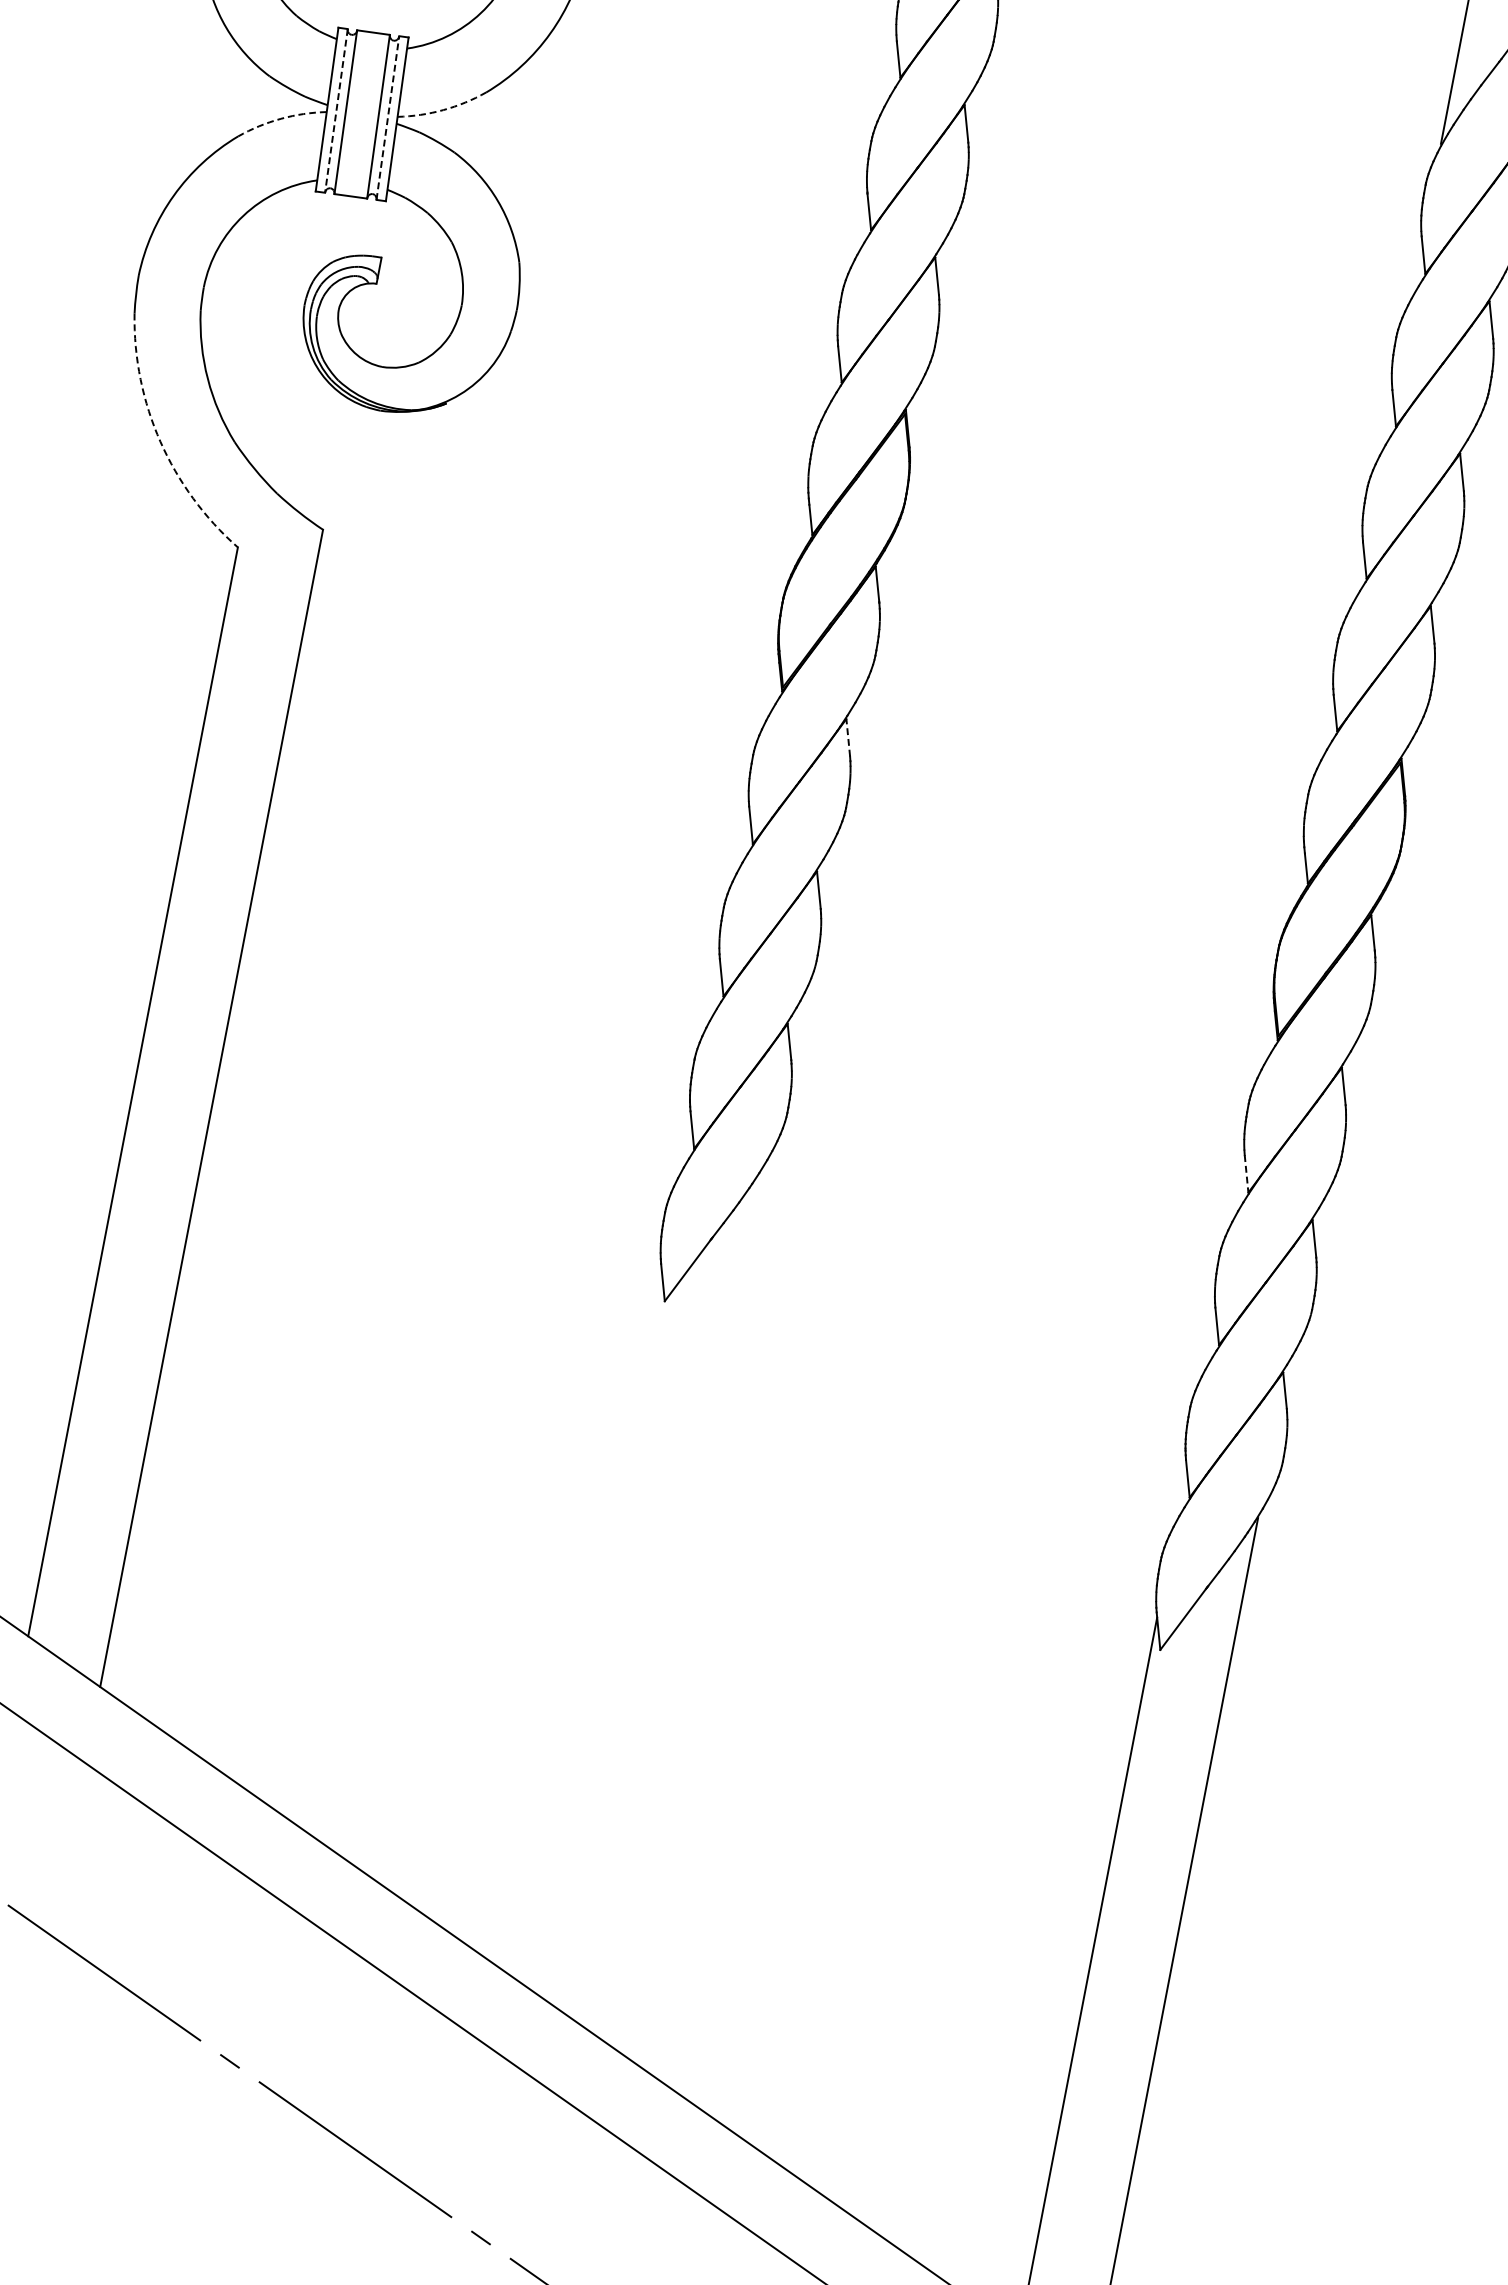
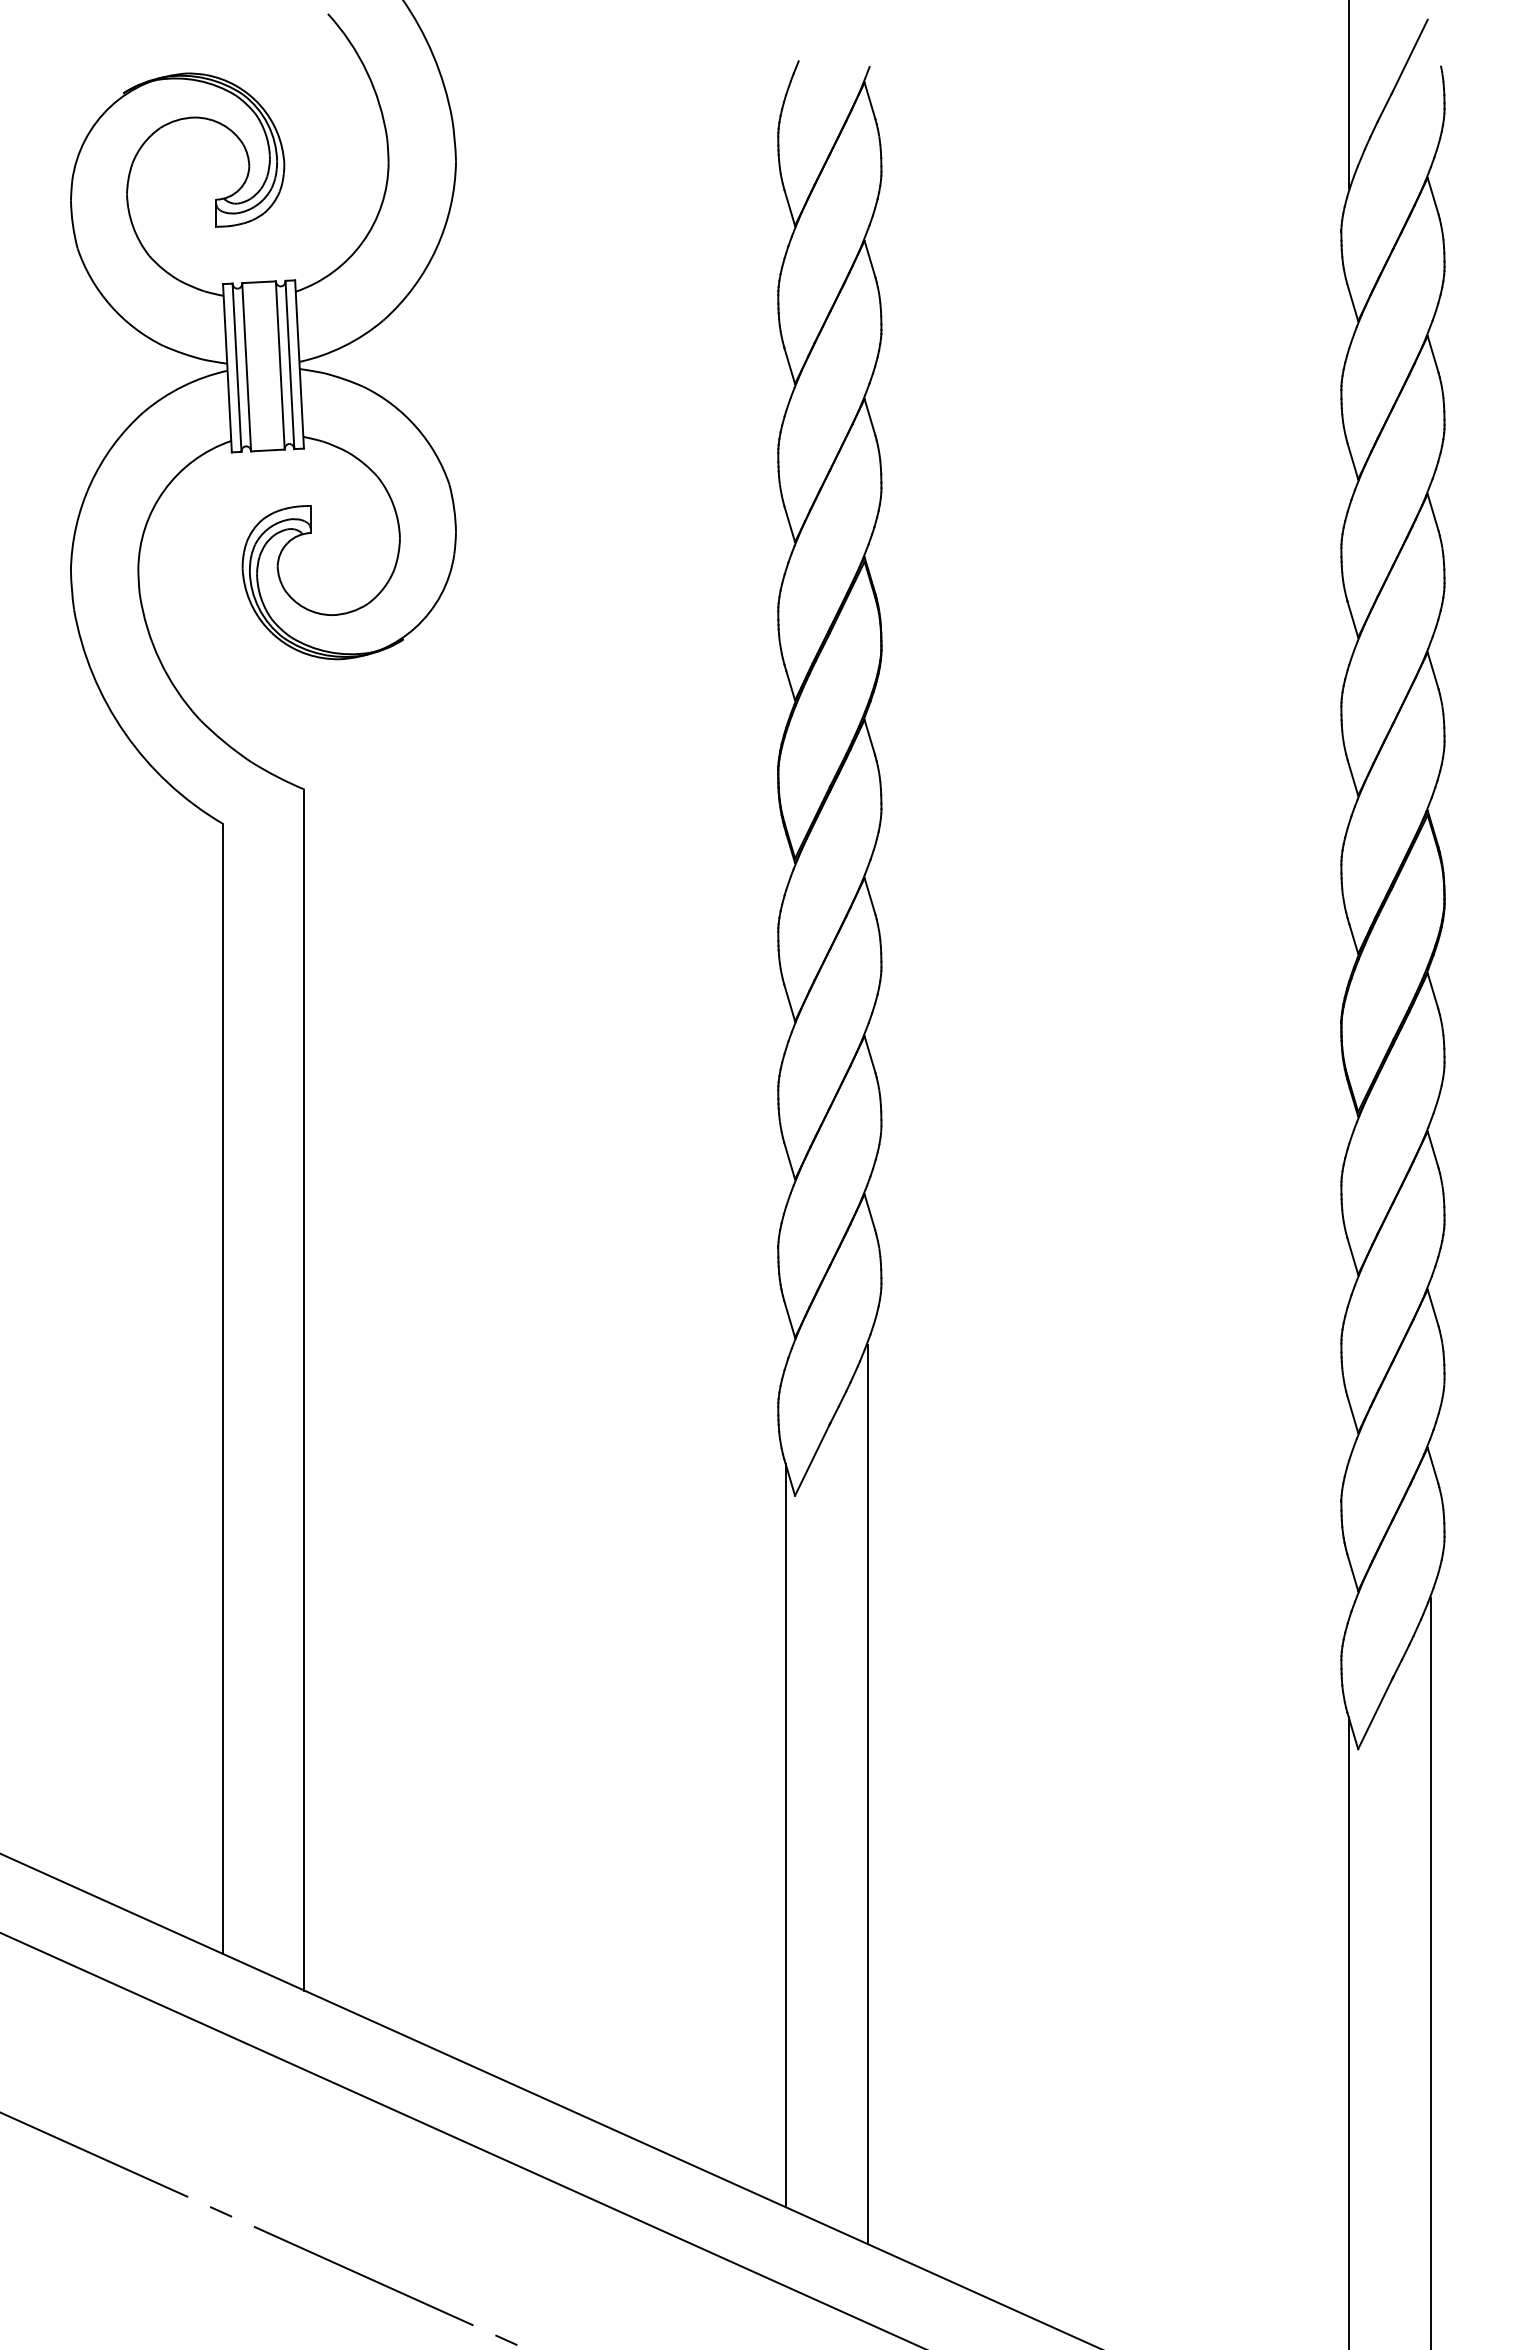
arc: (442, 110) -> (343, 346), dashed -> solid
line: (336, 111) -> (237, 368), dashed -> solid
line: (387, 117) -> (289, 364), dashed -> solid
arc: (281, 119) -> (183, 386), dashed -> solid
arc: (160, 441) -> (124, 732), dashed -> solid
line: (847, 737) -> (869, 896), dashed -> solid
line: (1246, 1174) -> (1352, 1256), dashed -> solid
line: (679, 1602) -> (867, 1794), added
line: (592, 1626) -> (785, 1835), added

